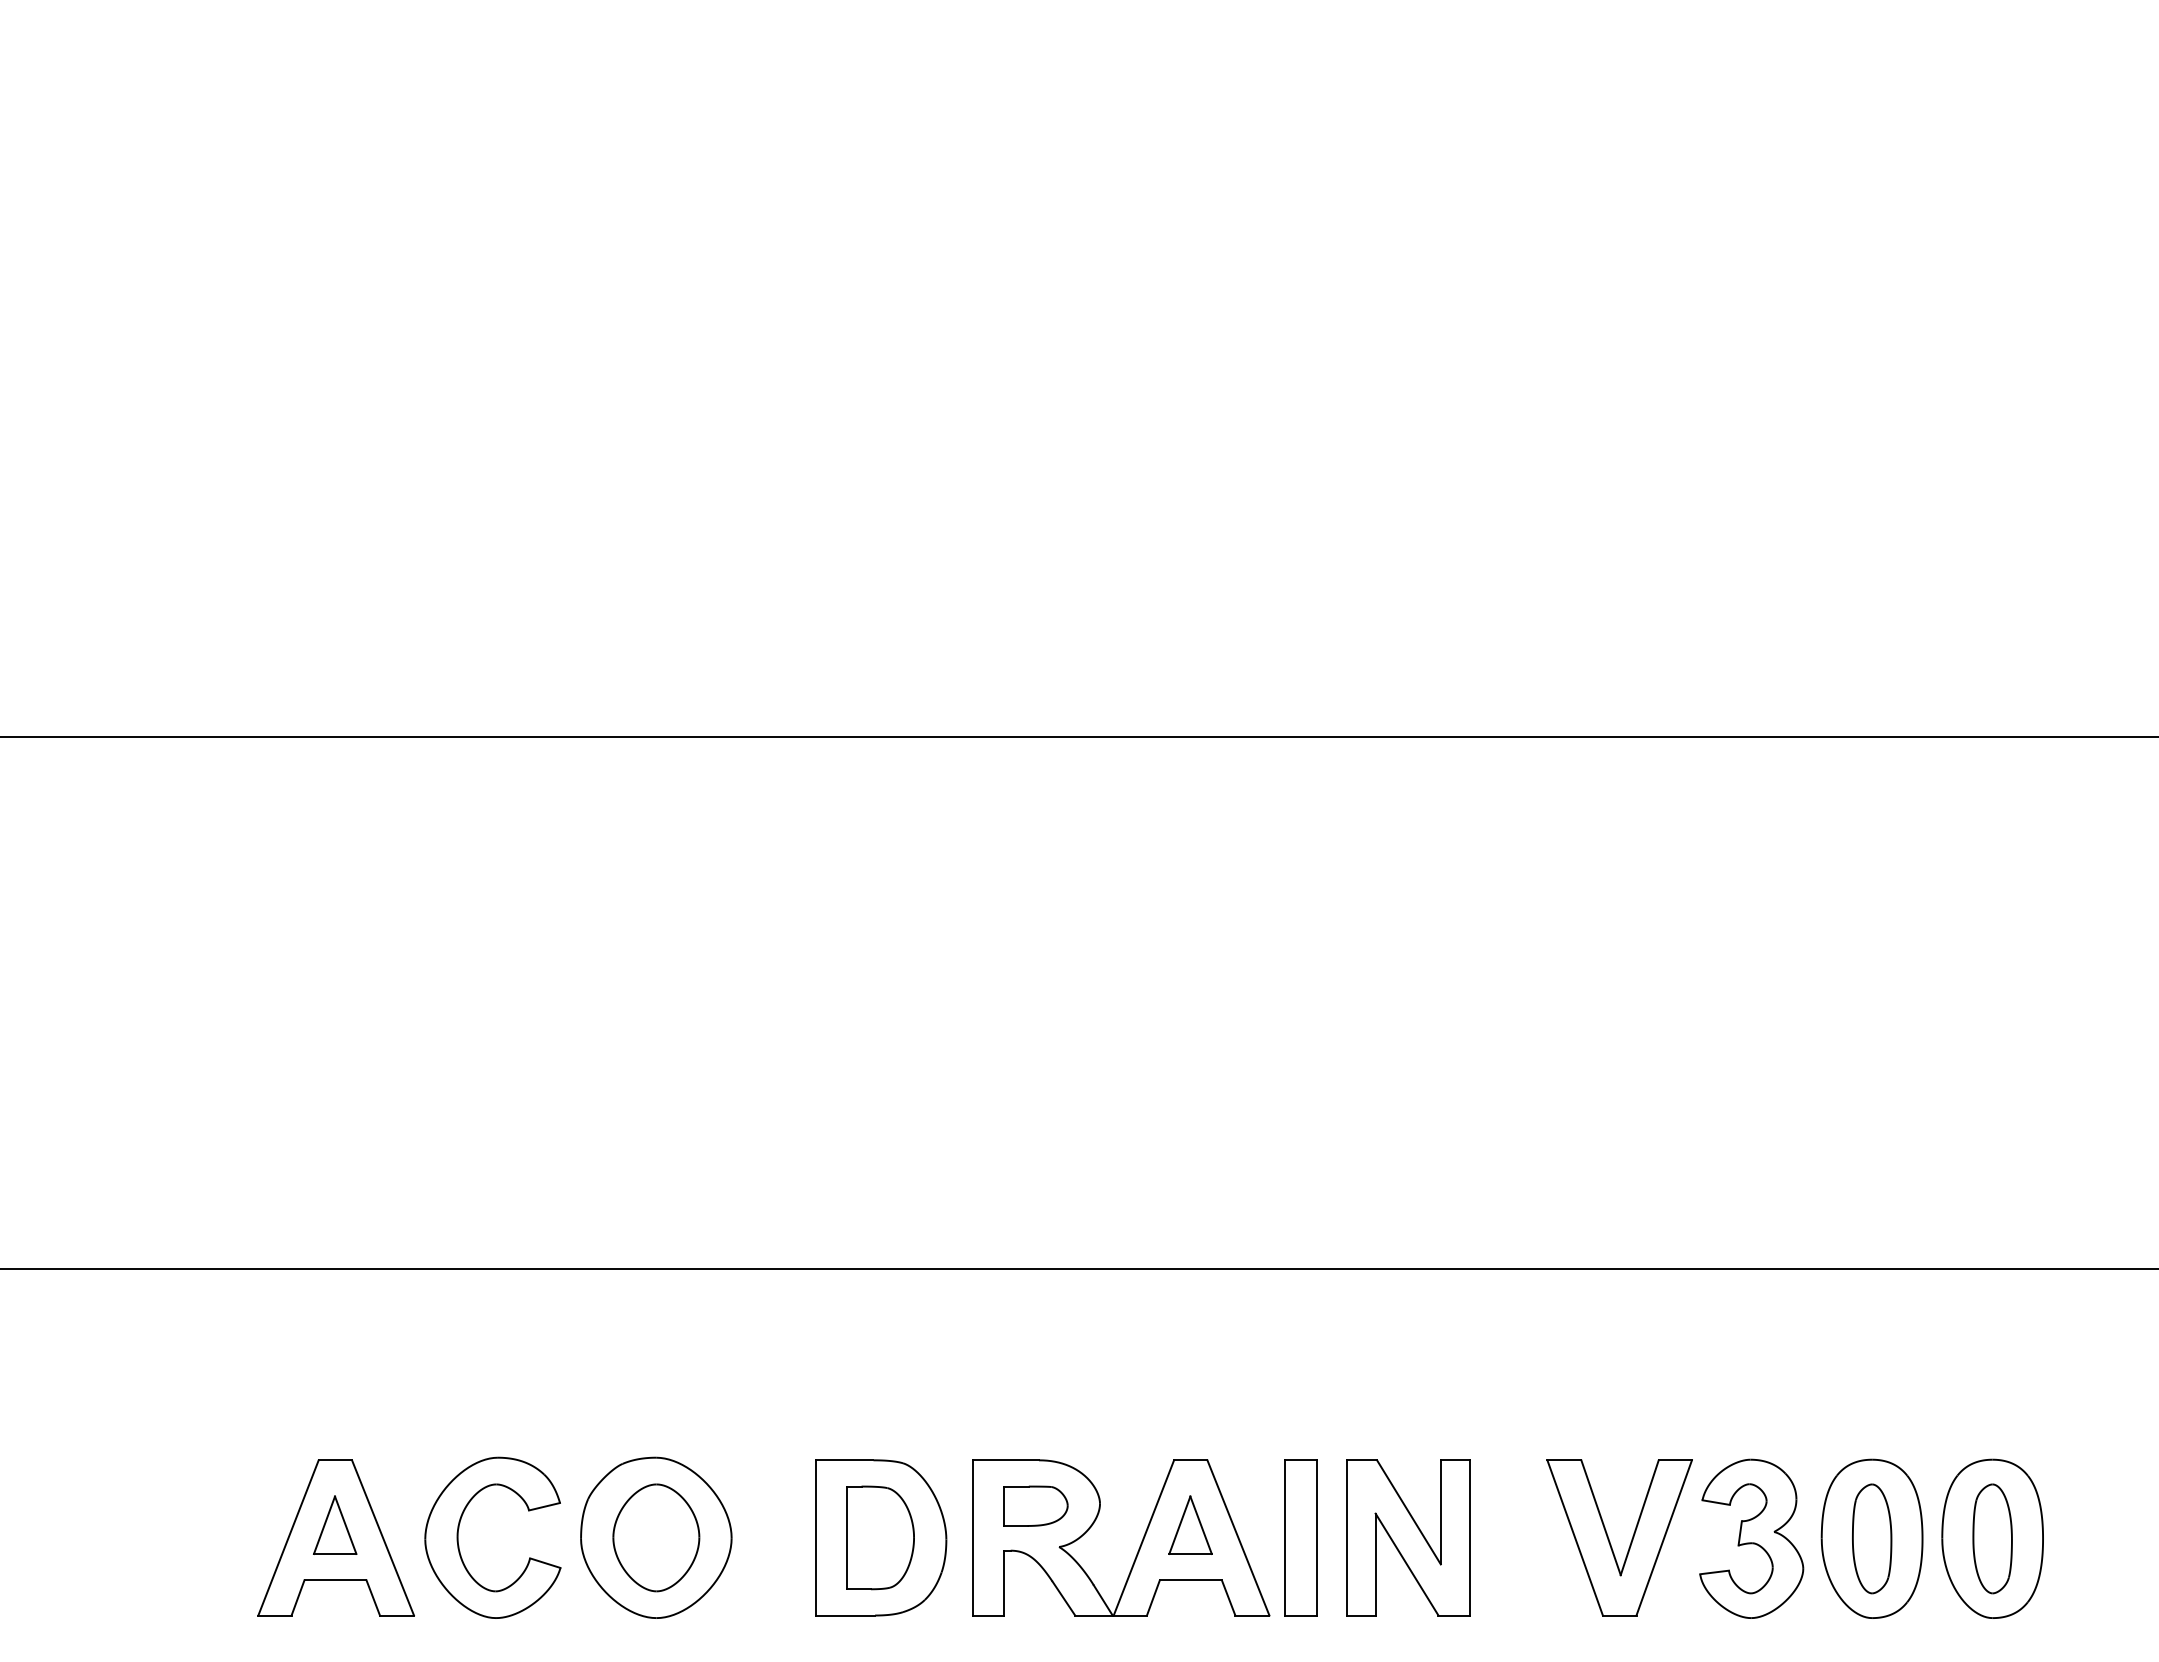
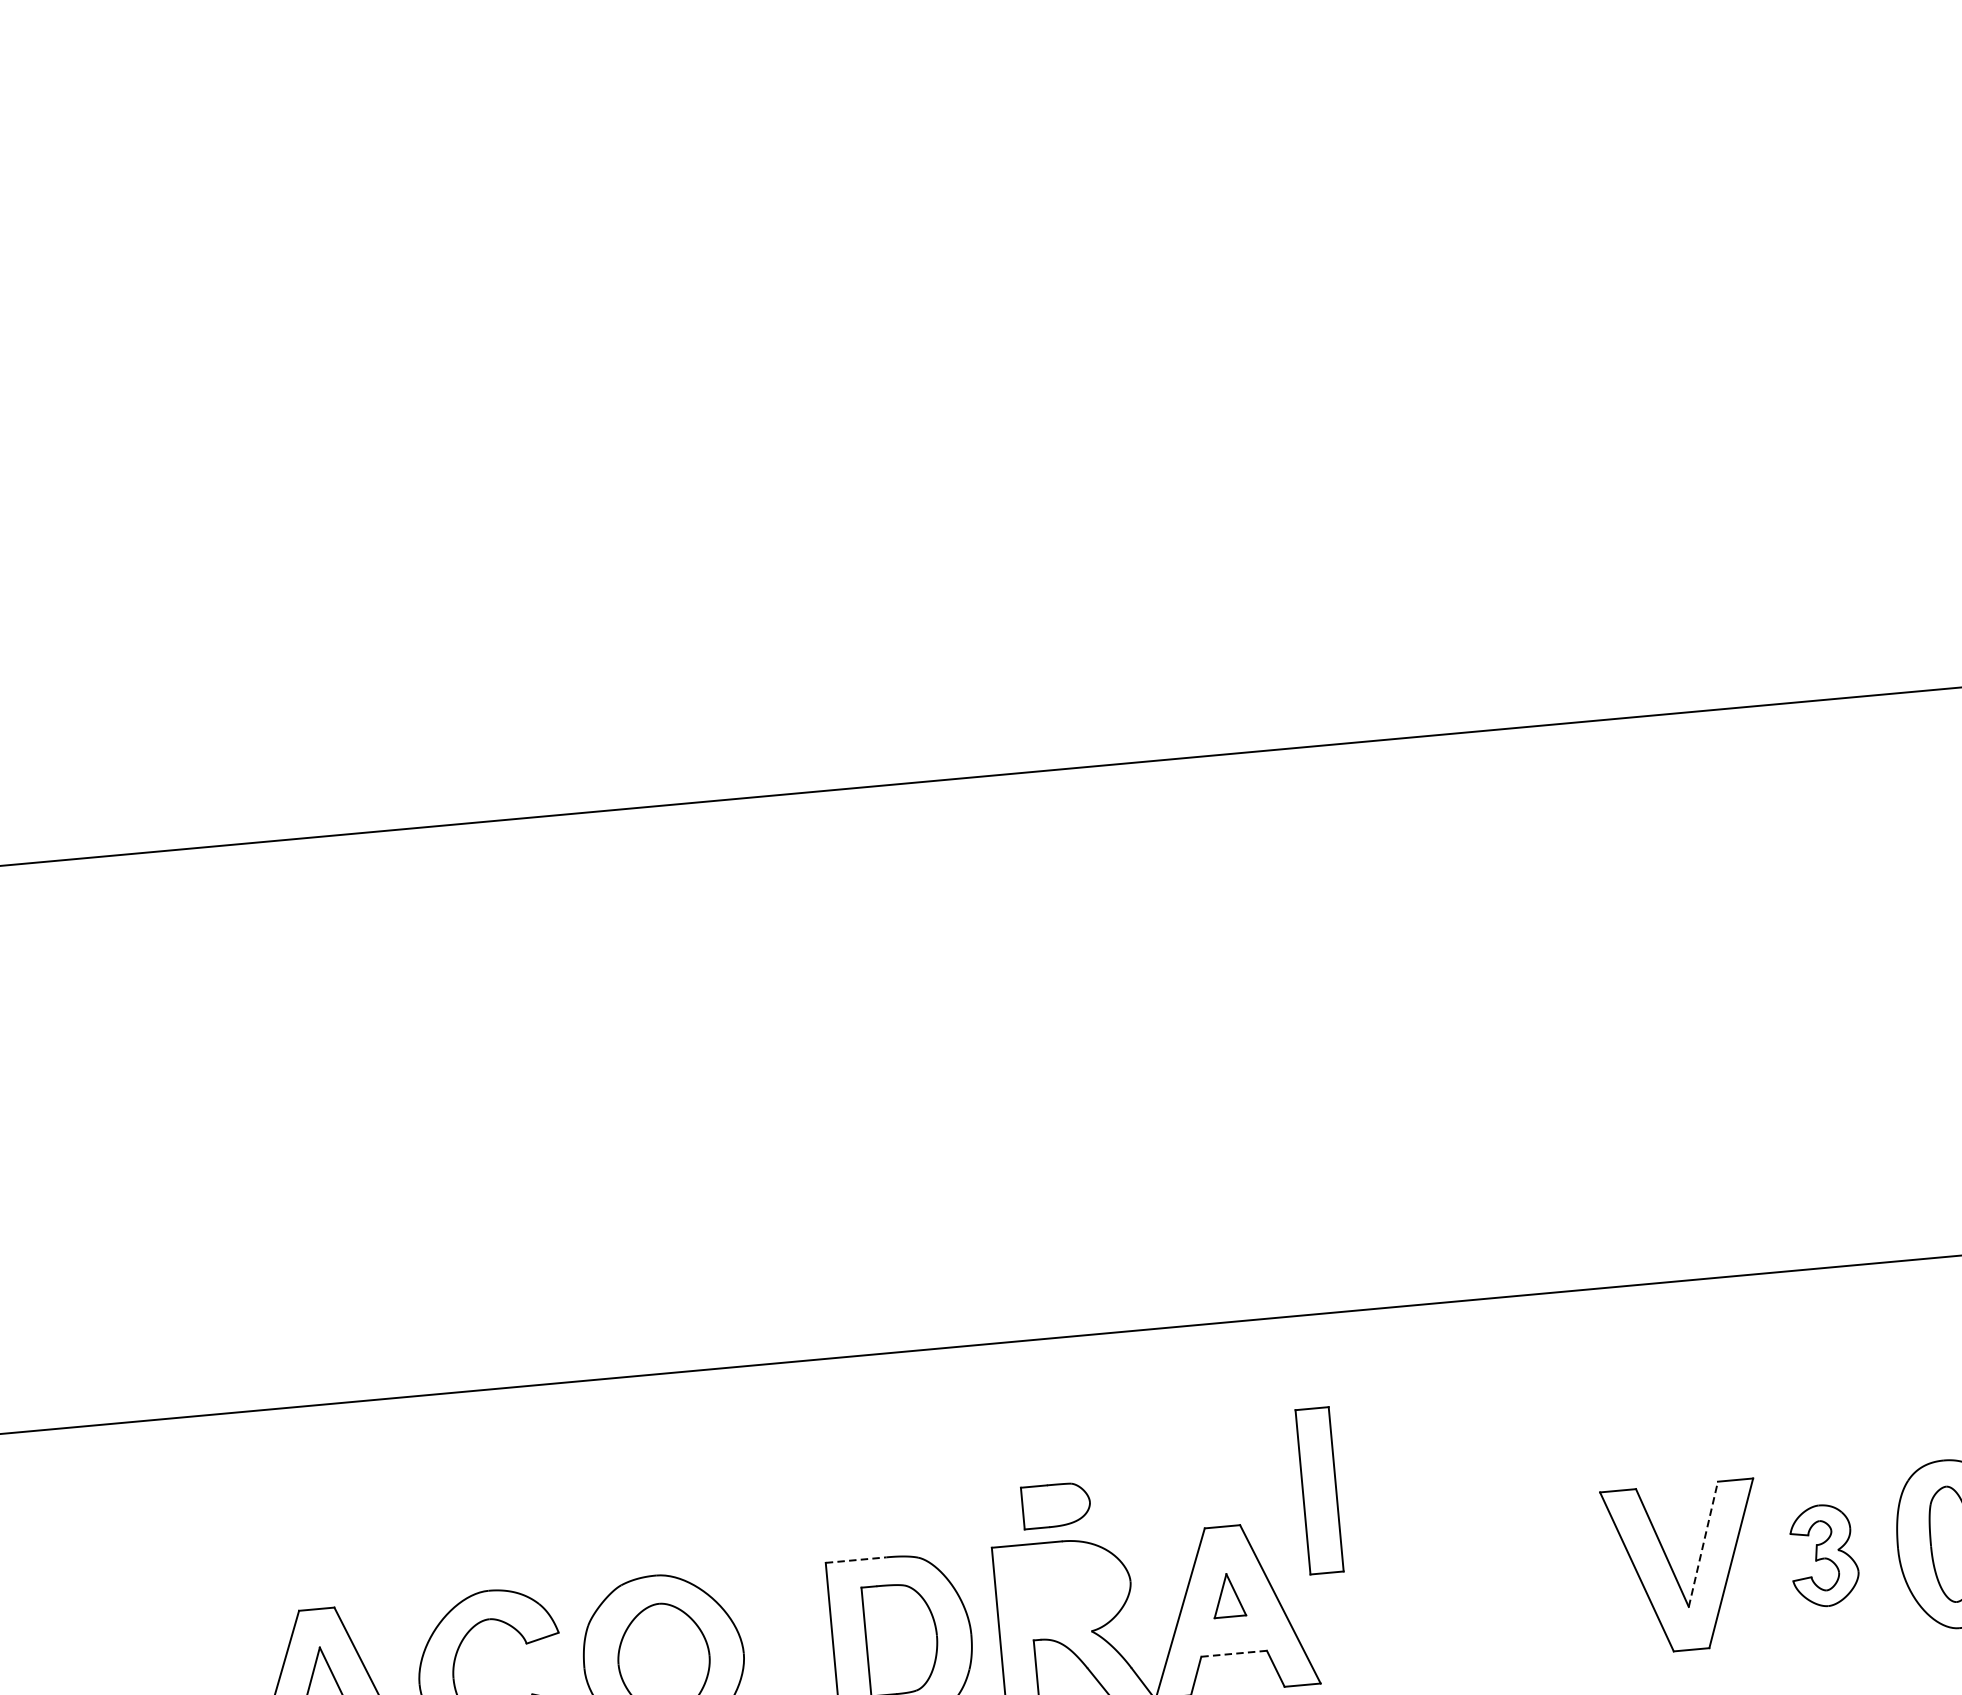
line: (844, 1460) -> (855, 1560), solid -> dashed
part: (1035, 1505) -> (1055, 1504), moved
line: (1639, 1517) -> (1703, 1544), solid -> dashed
part: (1190, 1524) -> (1228, 1594), size x0.7
part: (1300, 1537) -> (1319, 1490), moved
part: (1408, 1537) -> (1460, 1587), removed
part: (1751, 1538) -> (1823, 1555), size x0.6
line: (1190, 1580) -> (1233, 1654), solid -> dashed

